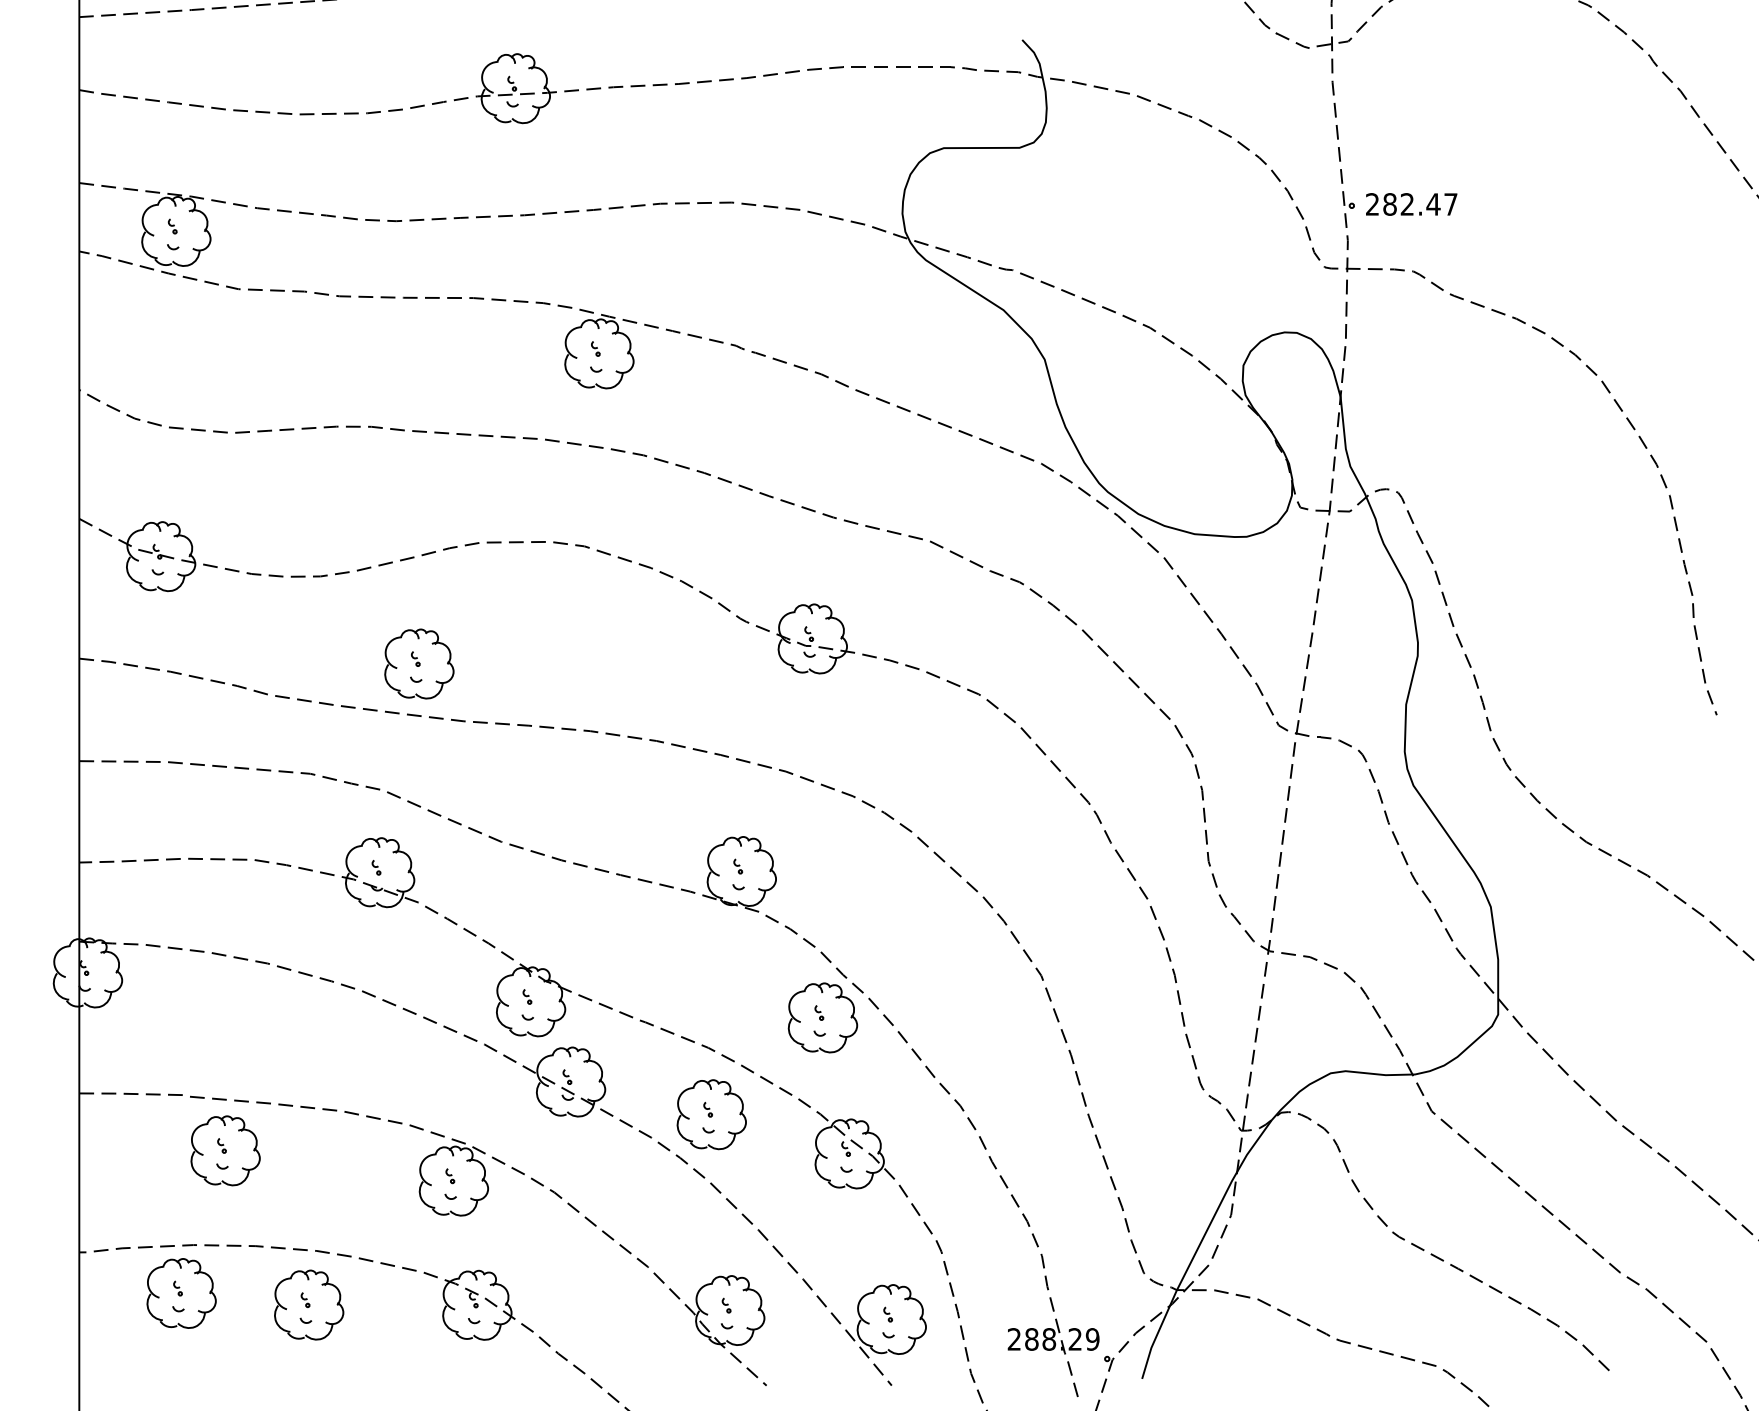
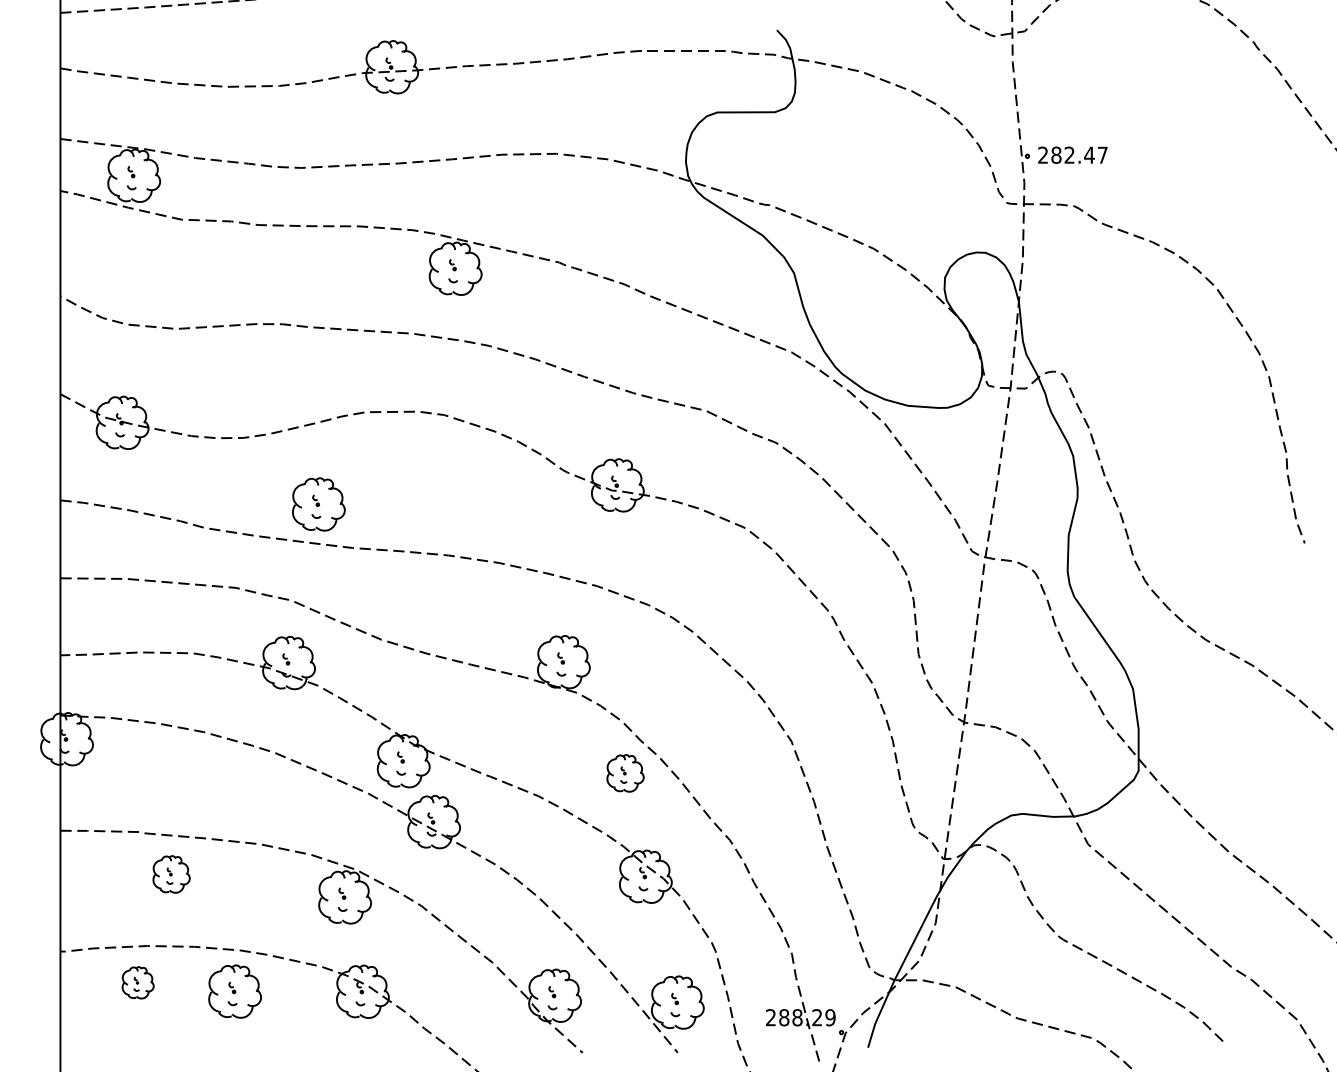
part: (822, 1017) -> (625, 773), size x0.7
part: (711, 1114) -> (540, 846), removed
part: (225, 1150) -> (171, 874), size x0.7
part: (181, 1293) -> (138, 982), size x0.6

